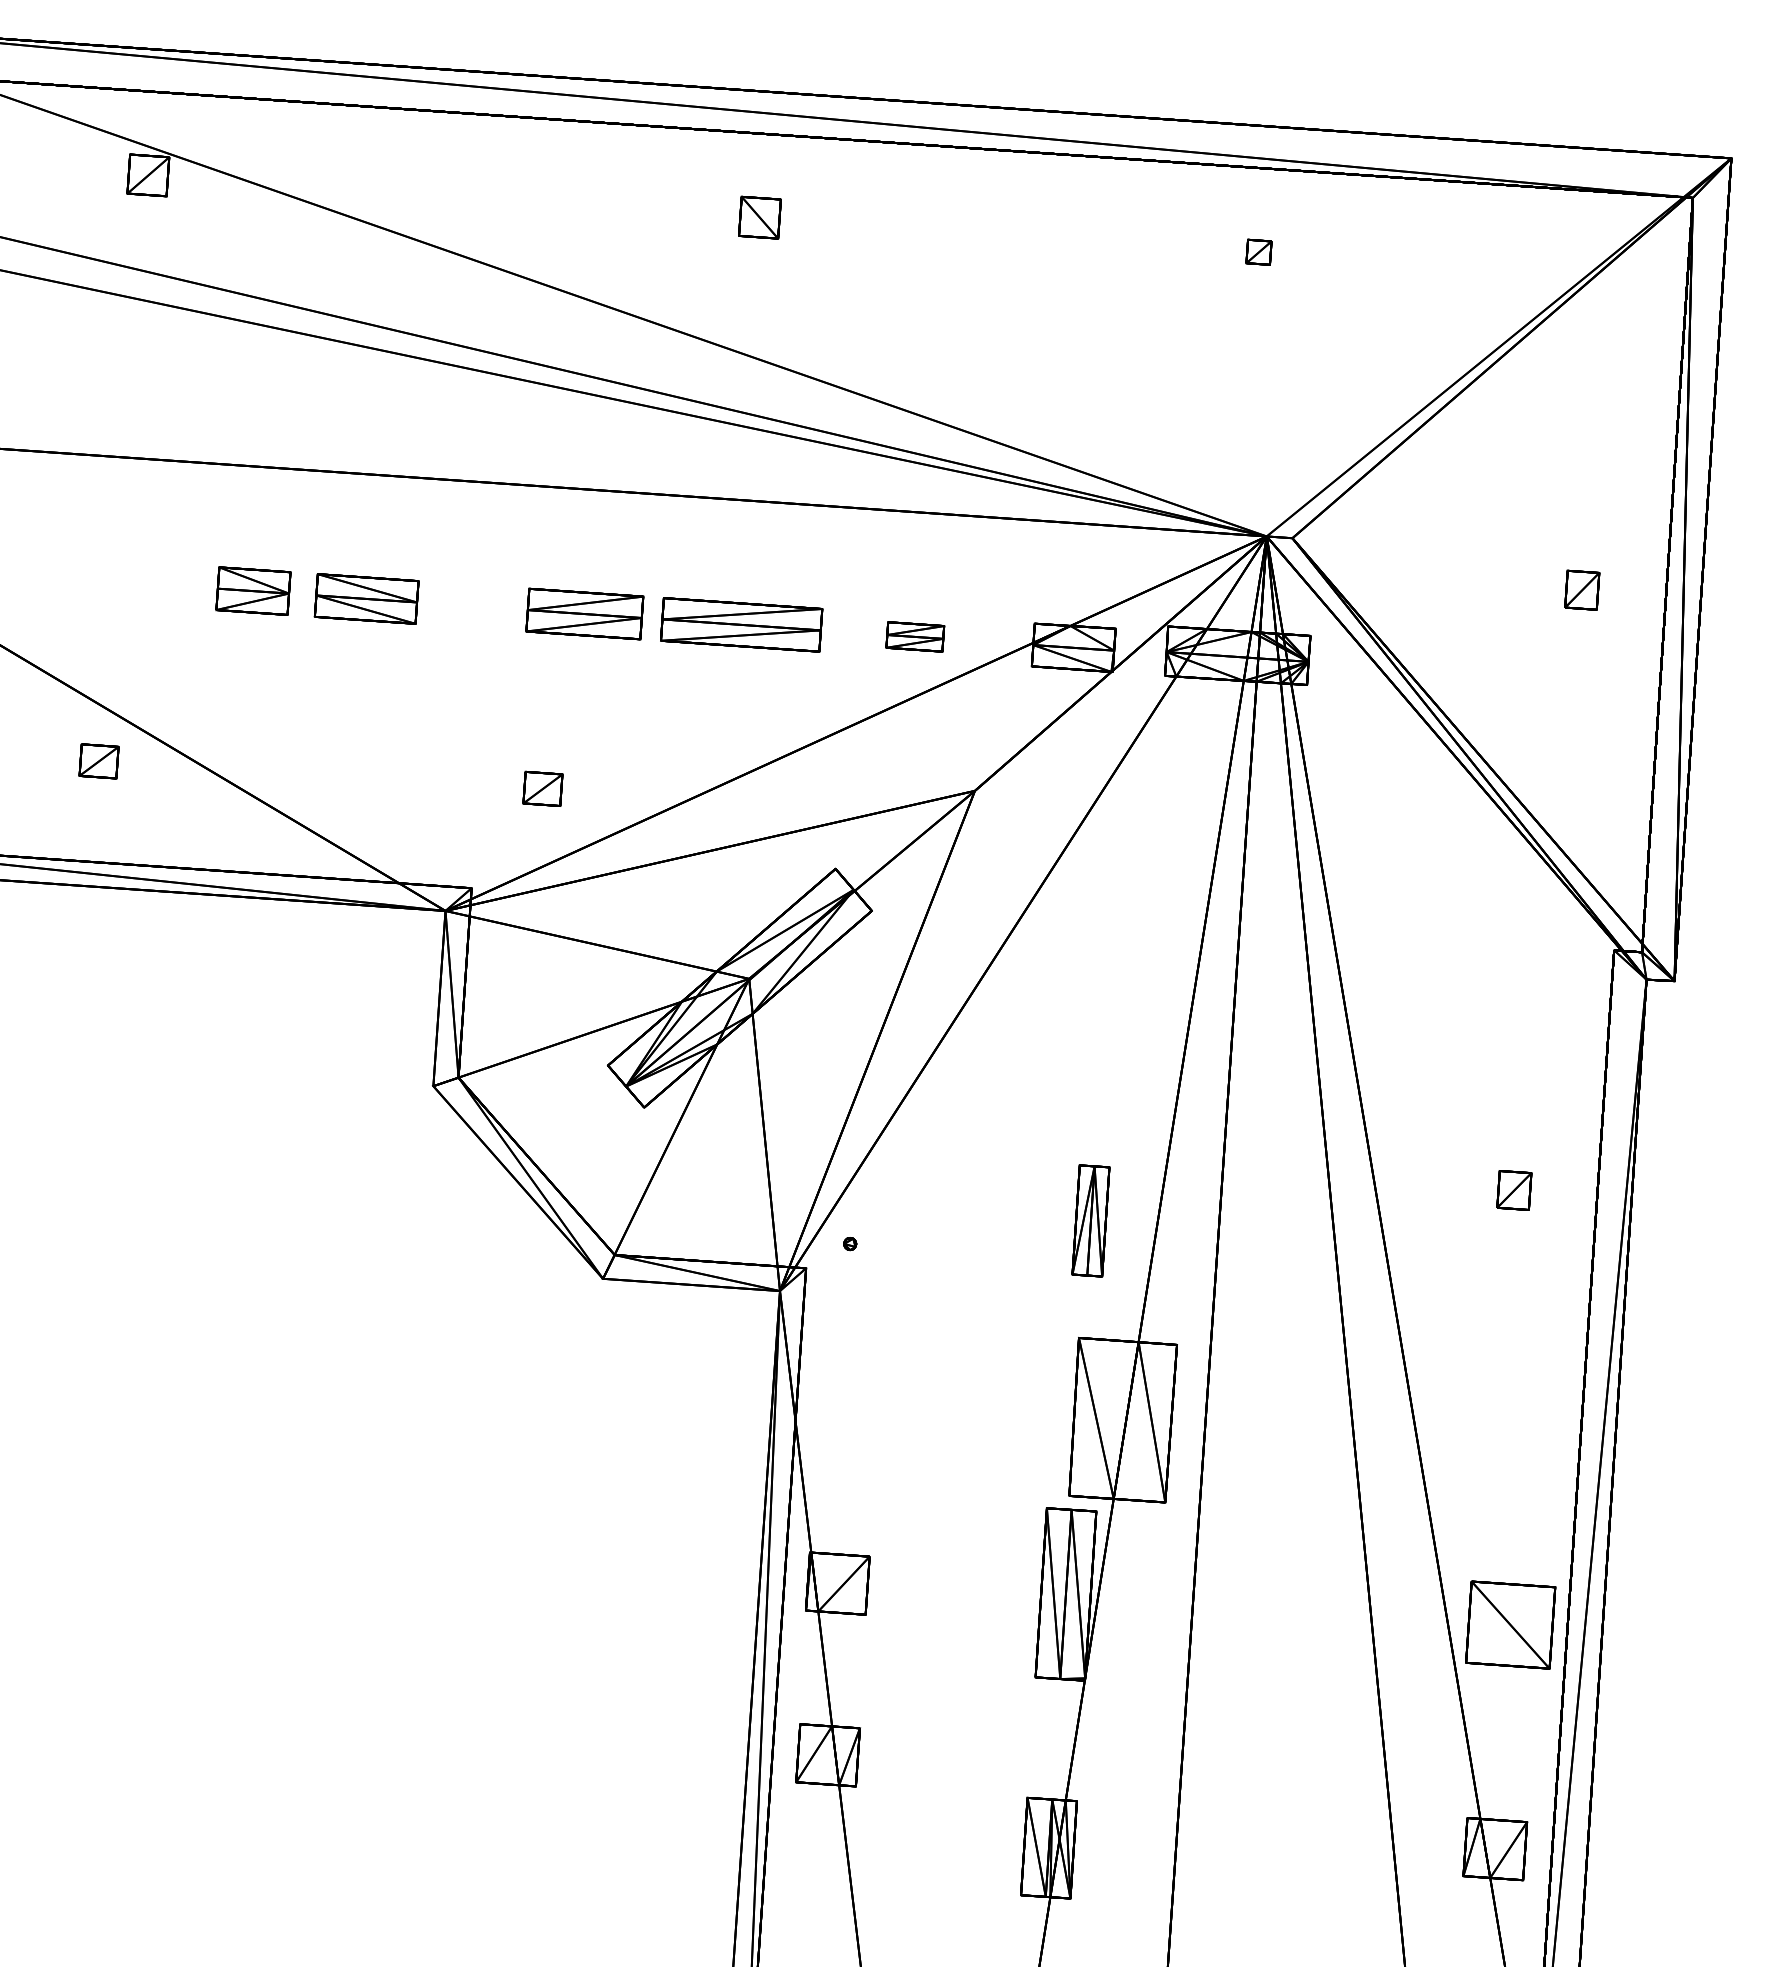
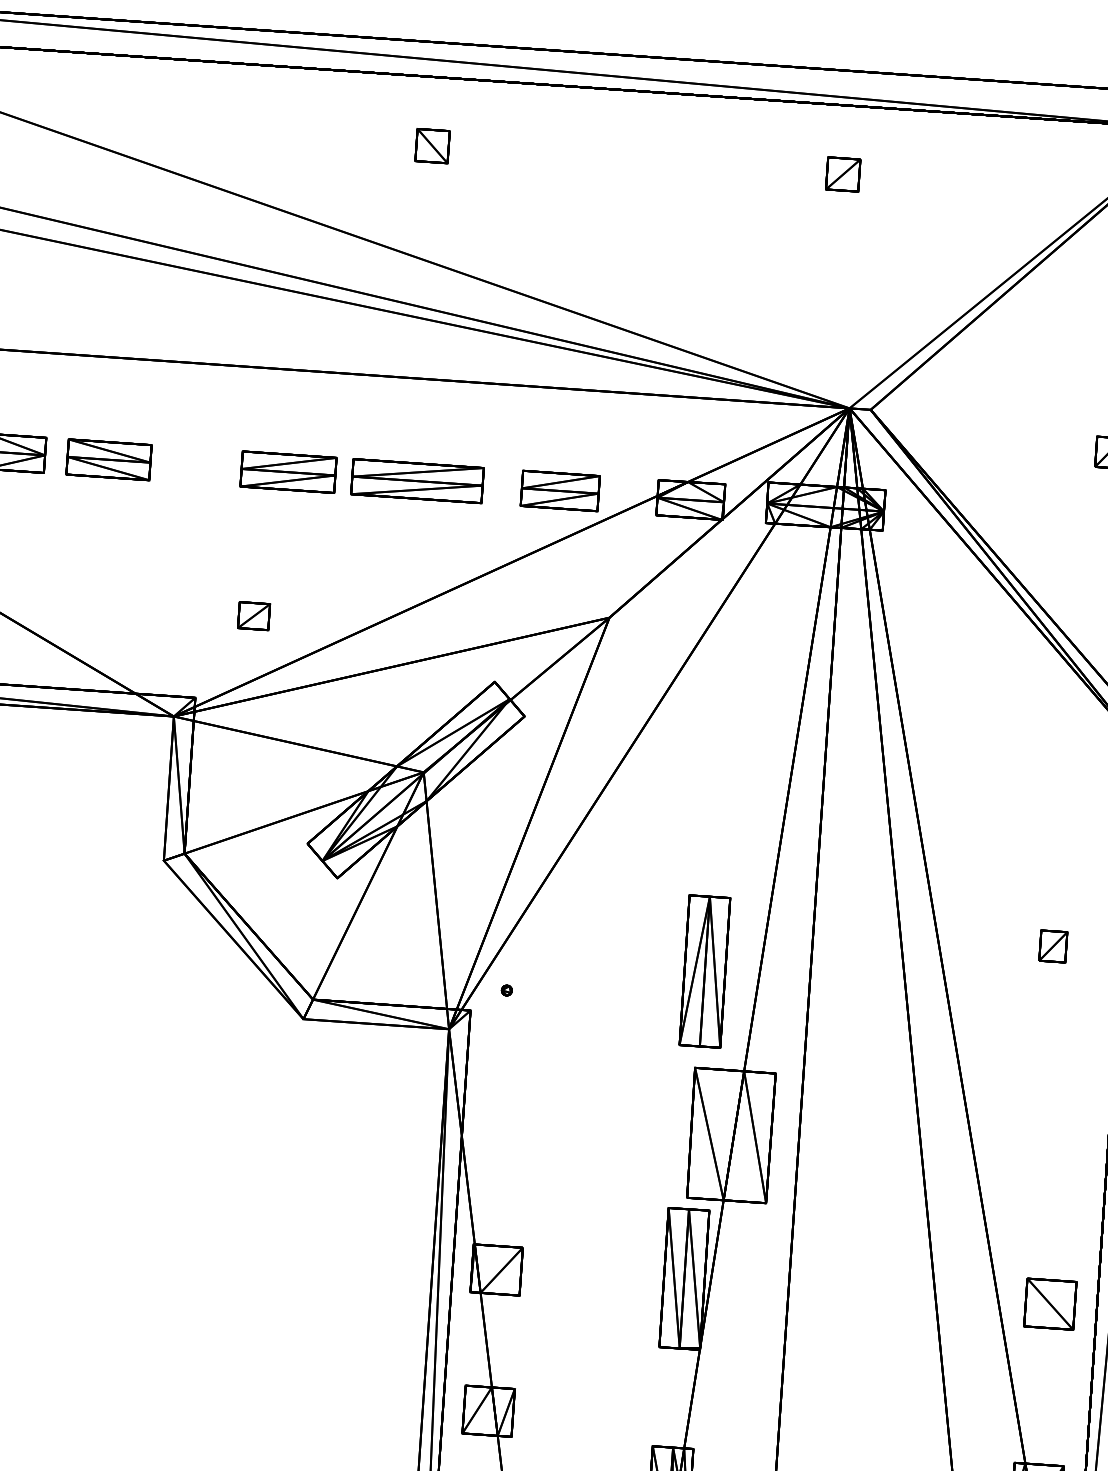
part: (1258, 252) -> (842, 174), size x1.67
part: (915, 636) -> (560, 490), size x1.67
part: (1090, 1220) -> (704, 971), size x1.67
part: (1510, 1625) -> (1050, 1304), size x0.71

